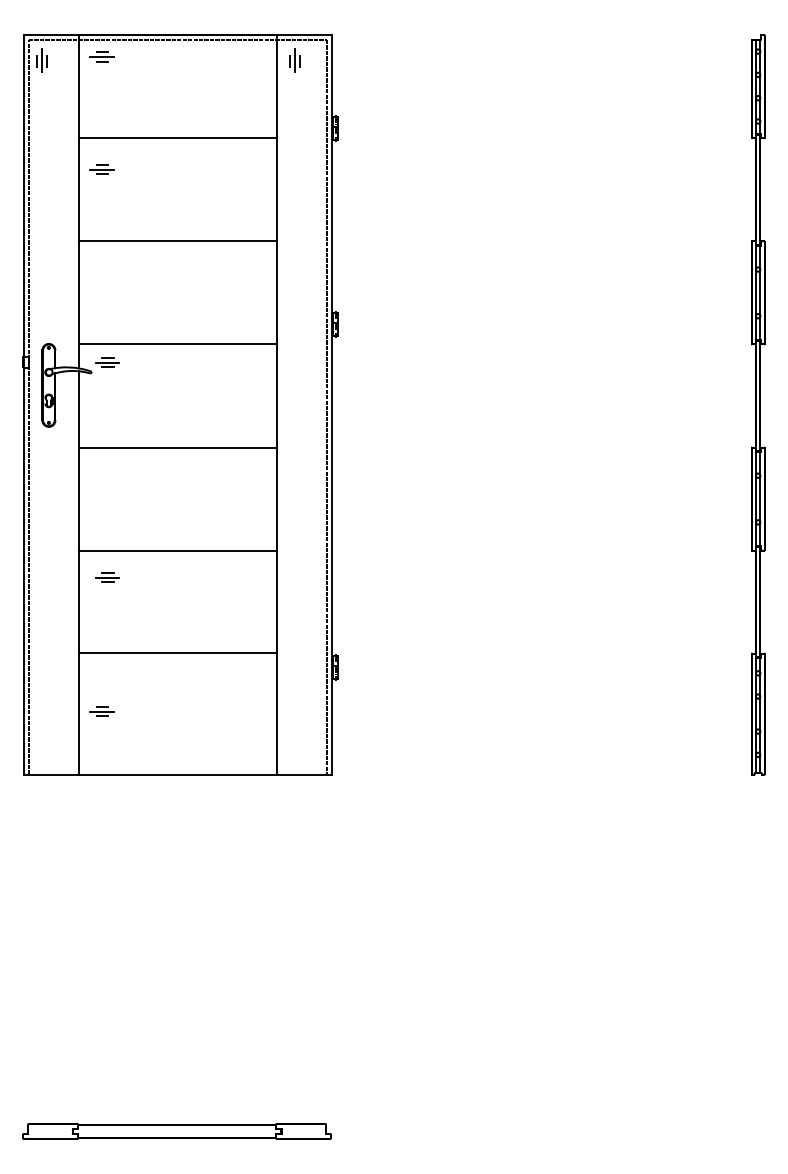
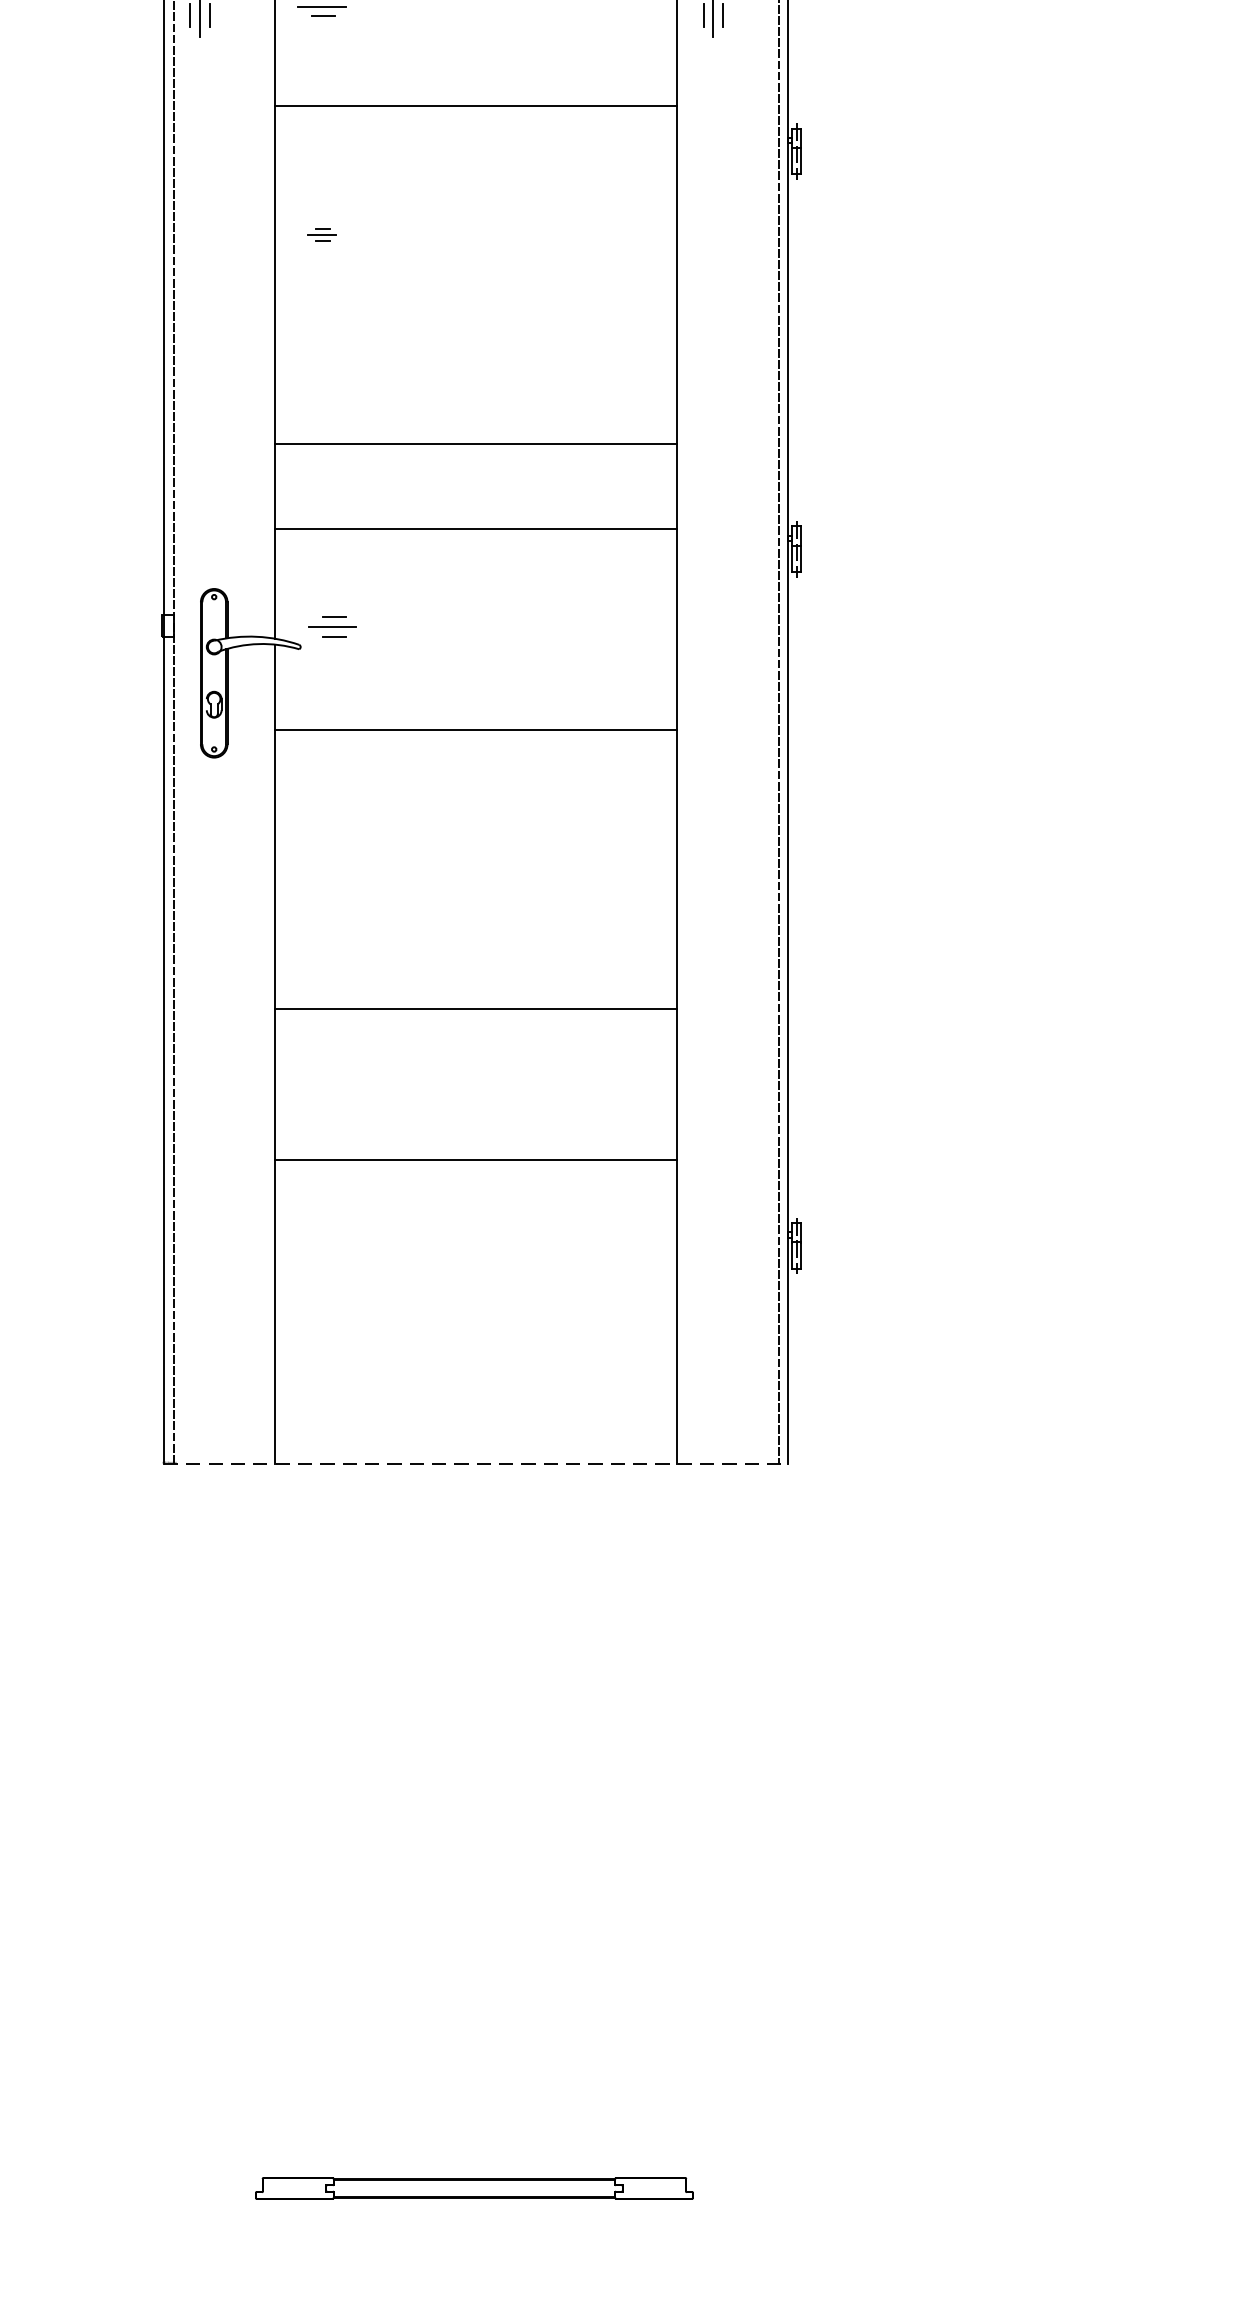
line: (177, 138) -> (475, 106), moved
part: (101, 169) -> (320, 234), size x0.6
line: (177, 241) -> (475, 444), moved
line: (177, 344) -> (475, 529), moved
line: (177, 447) -> (475, 730), moved
part: (107, 577) -> (333, 1063), removed
line: (177, 653) -> (475, 1160), moved
part: (101, 711) -> (320, 1335), removed
line: (177, 774) -> (475, 1463), solid -> dashed
part: (176, 1131) -> (473, 2188), size x0.7

